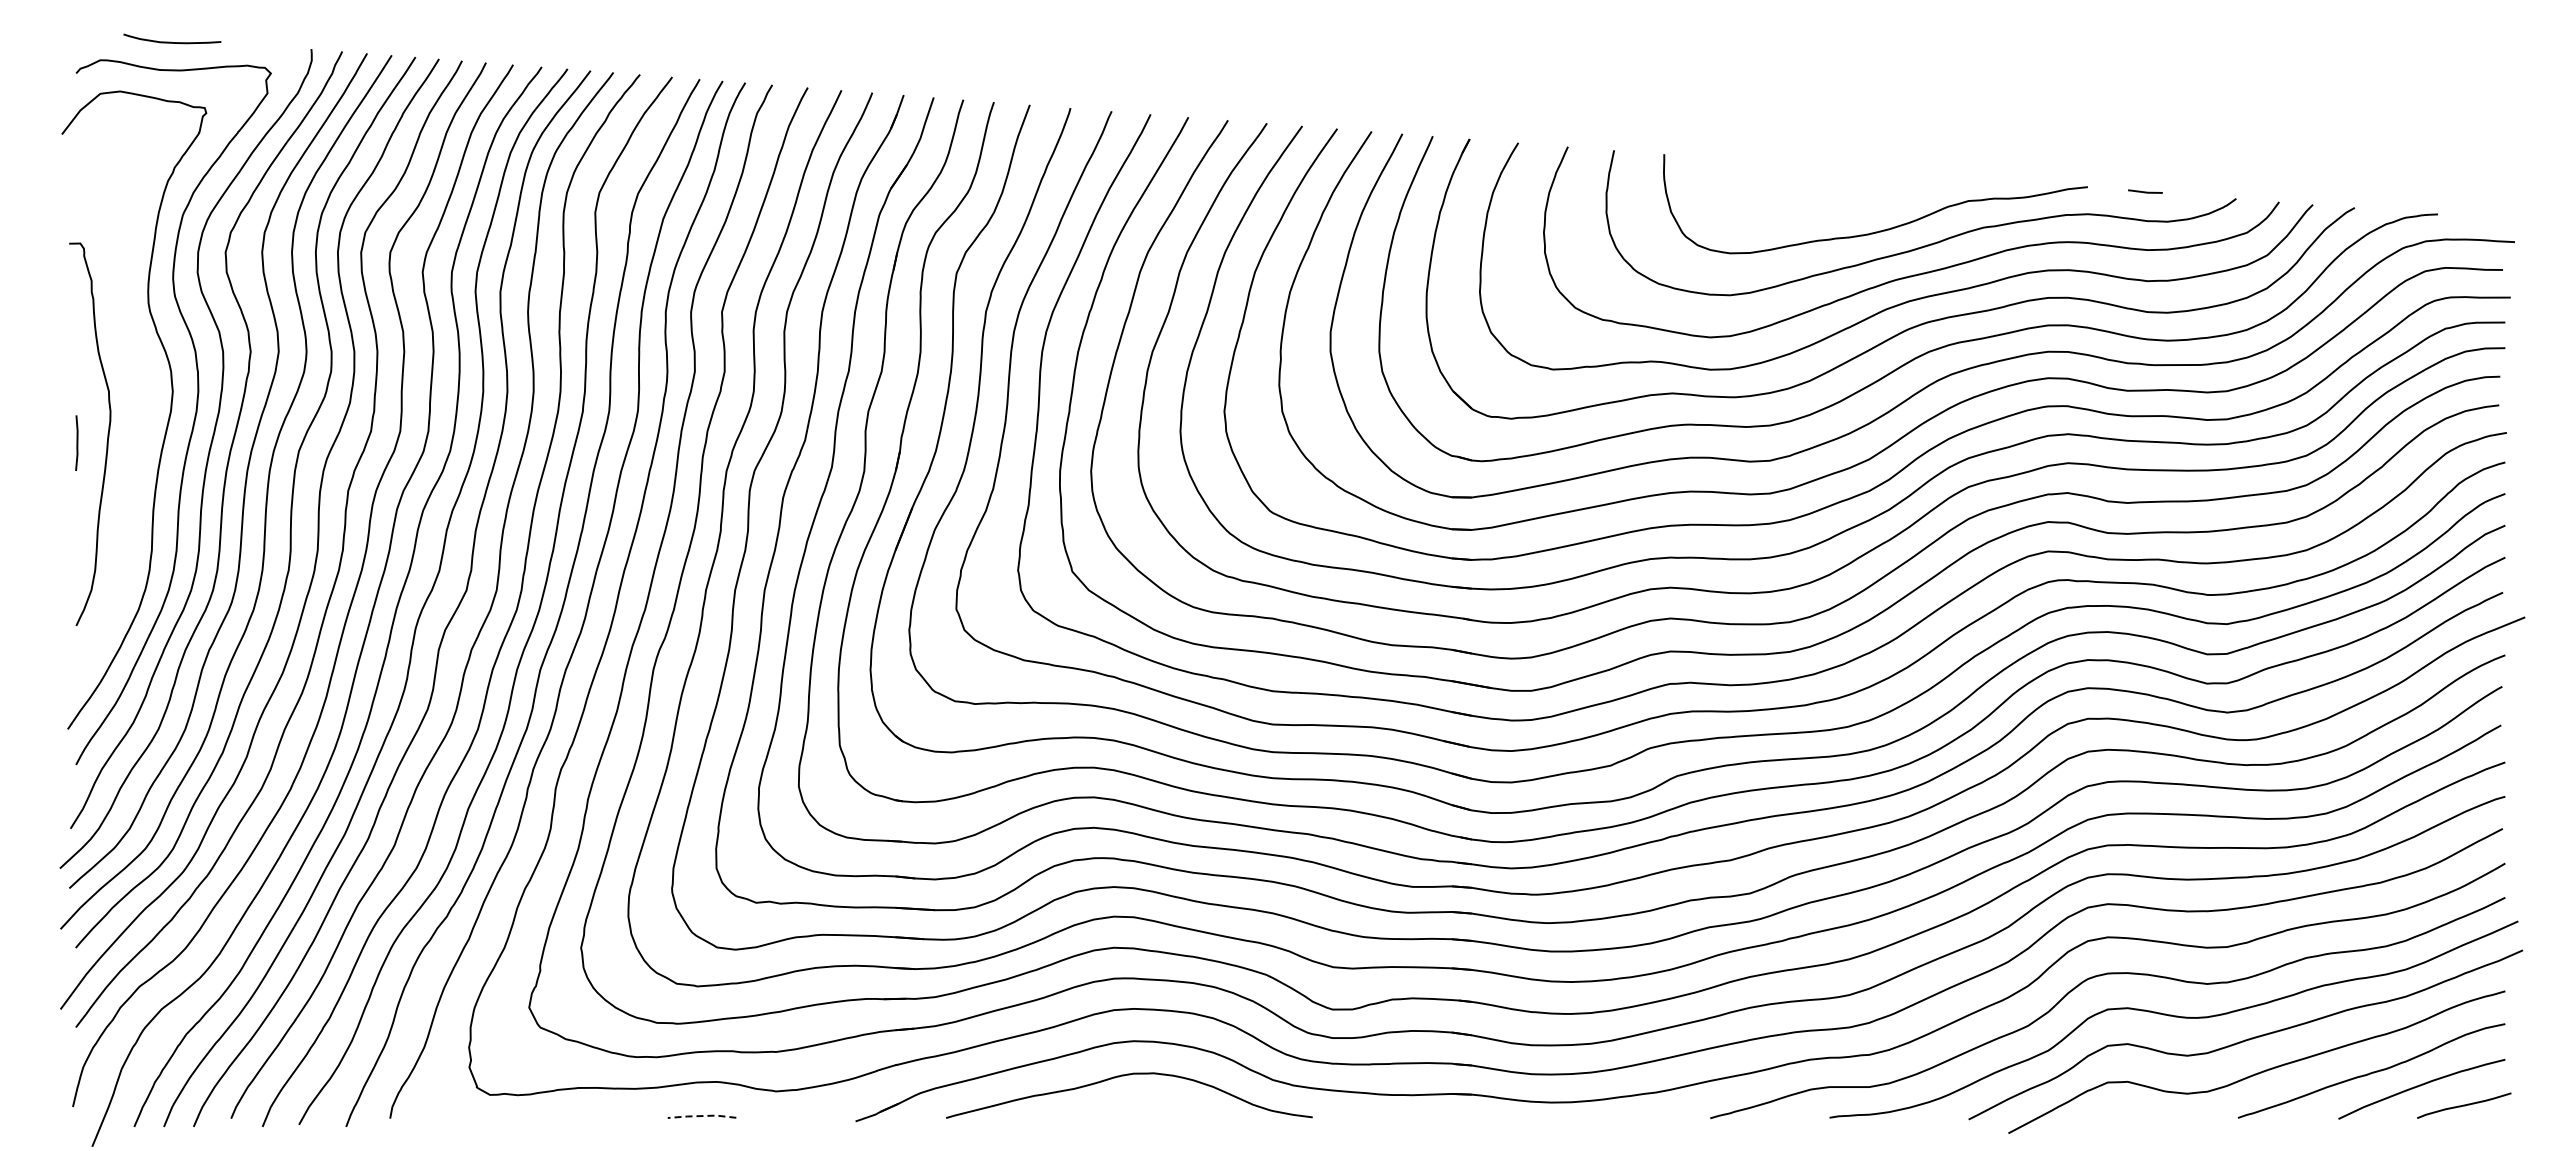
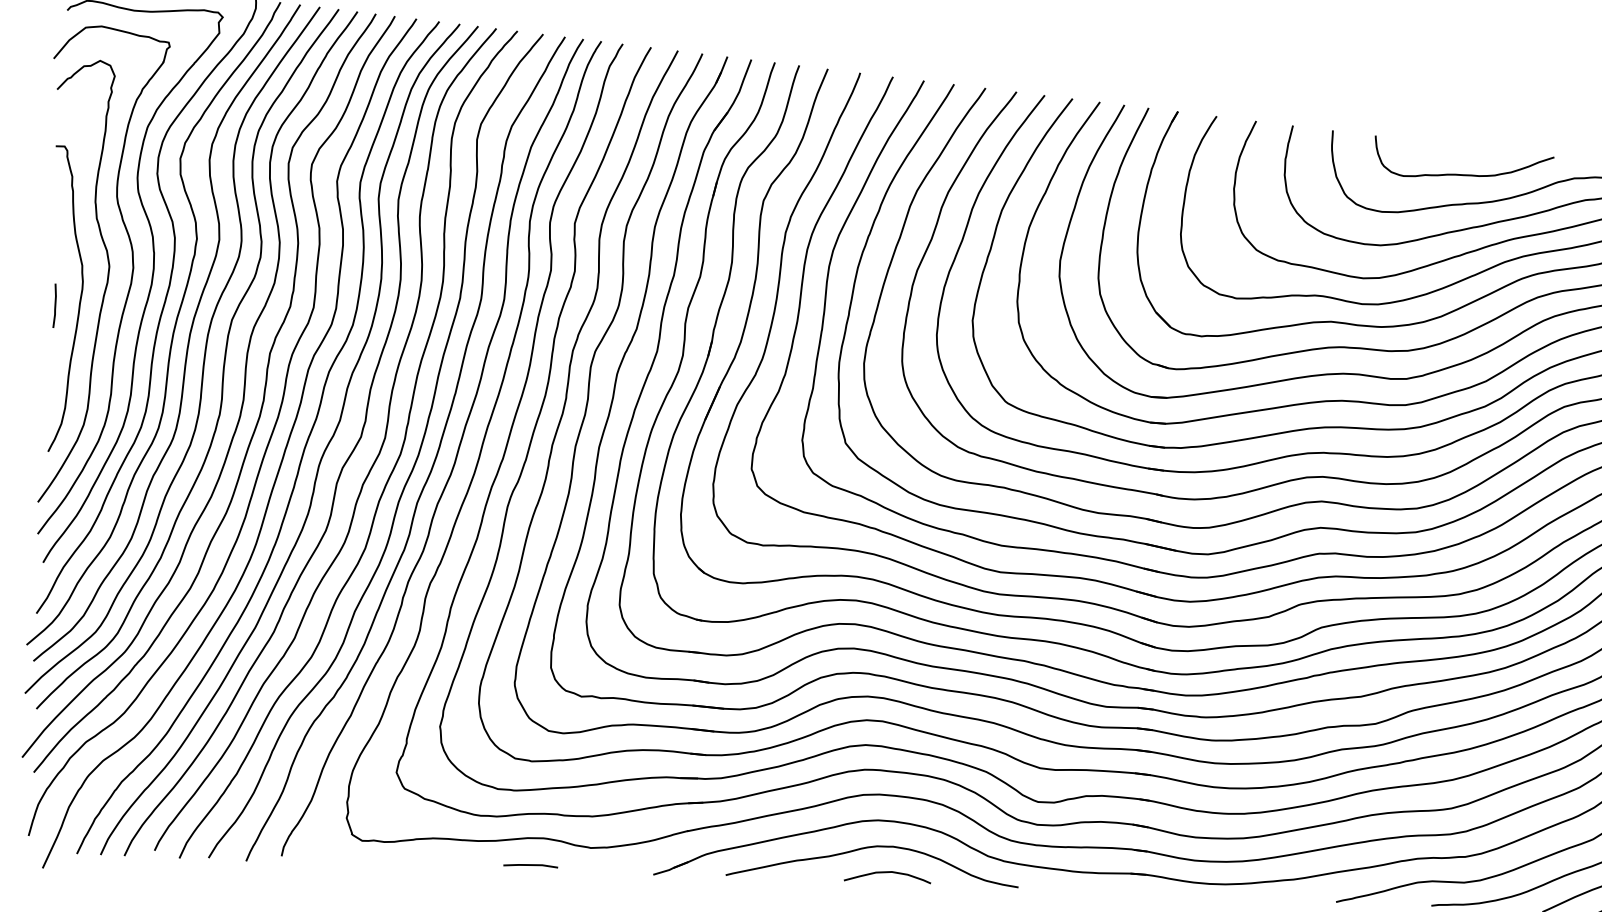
curve: (1829, 202) -> (1463, 174), added
curve: (138, 418) -> (105, 288), added
curve: (1148, 1106) -> (887, 873), added
line: (701, 1116) -> (530, 865), dashed -> solid

